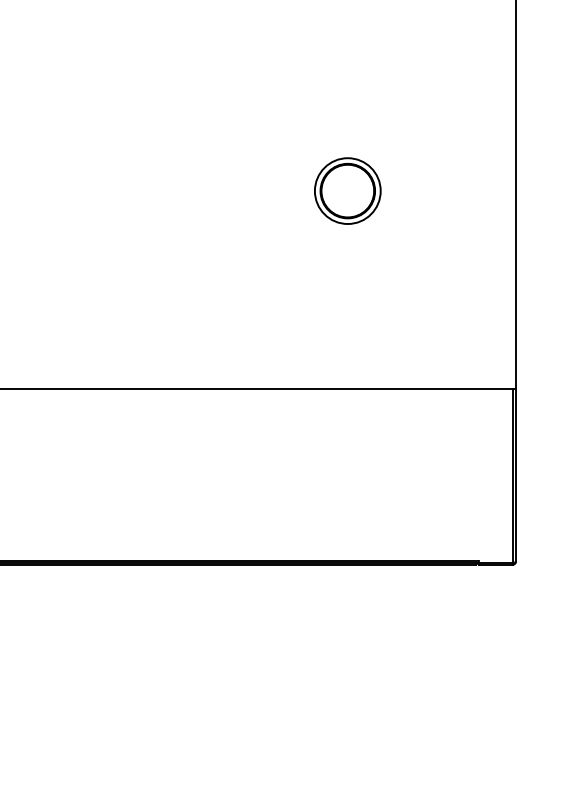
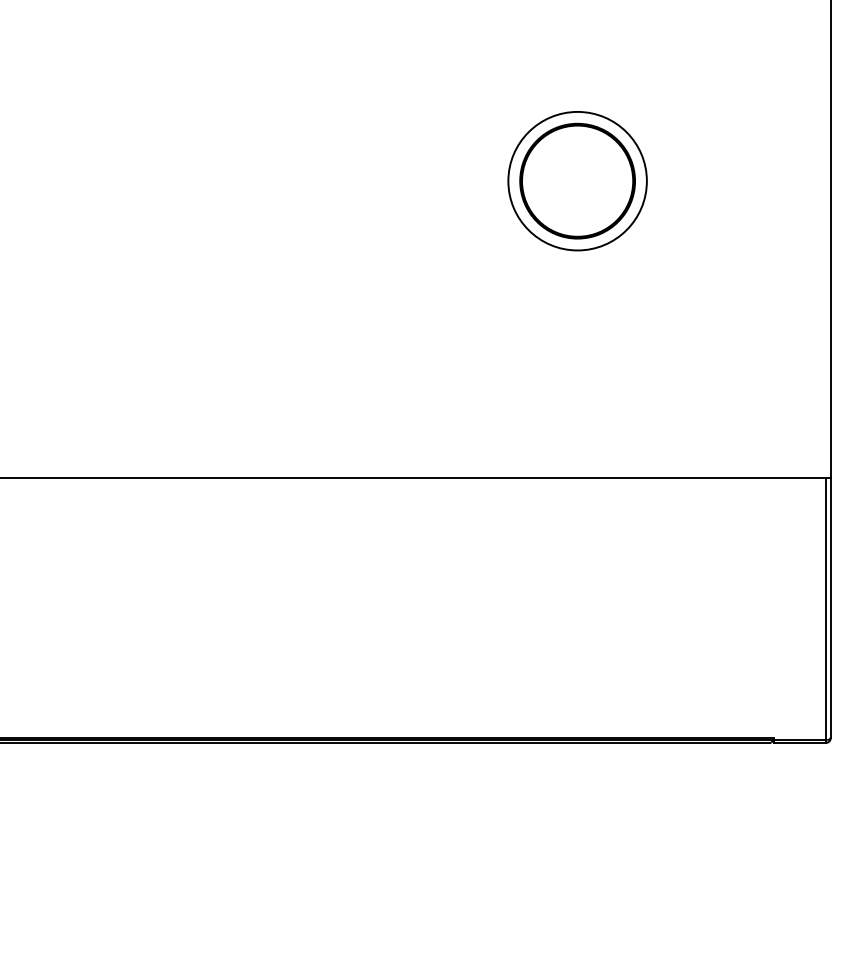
part: (347, 190) -> (577, 180), size x1.4

